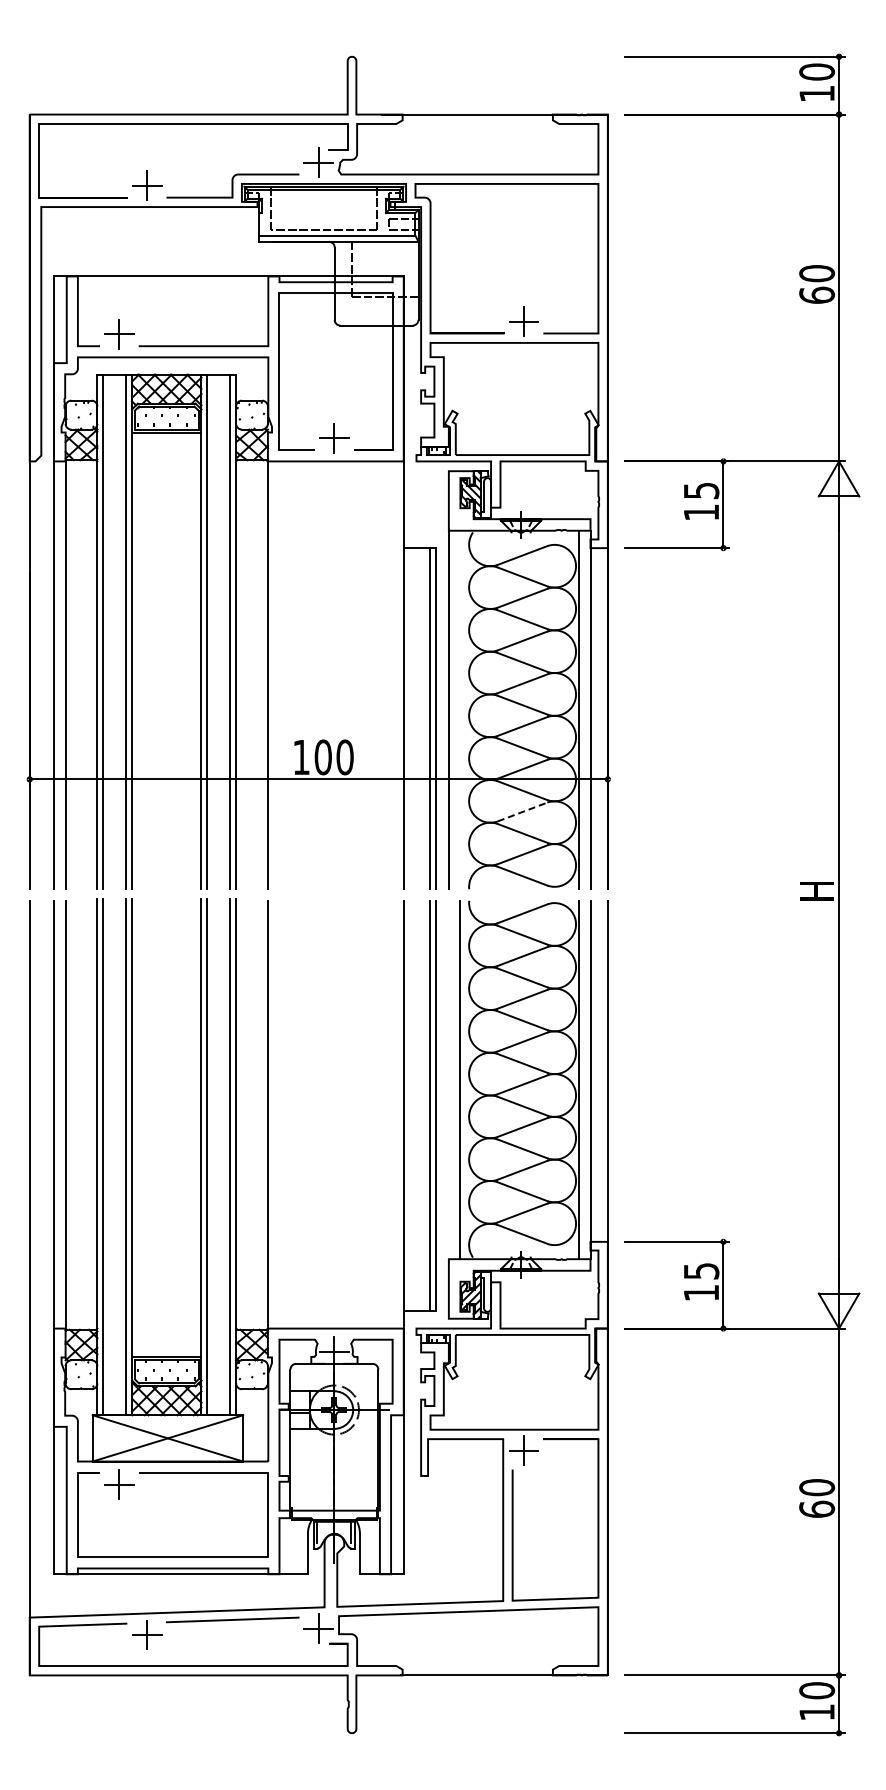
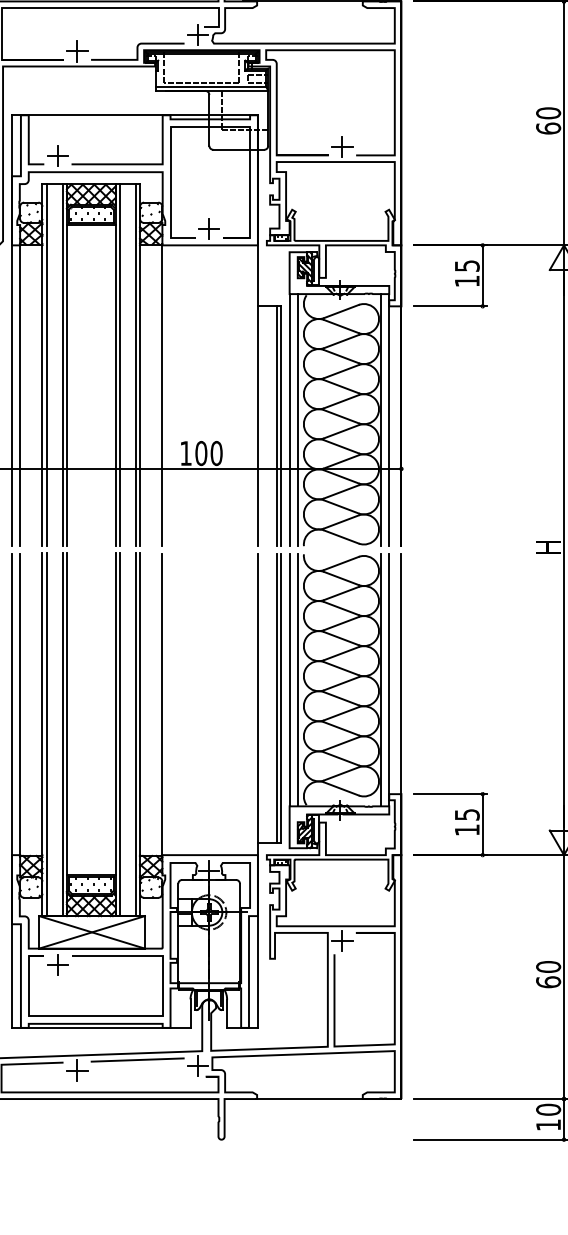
line: (460, 709) -> (297, 419), added
line: (522, 812) -> (341, 492), dashed -> solid
line: (448, 1079) -> (289, 679), added

